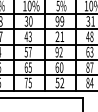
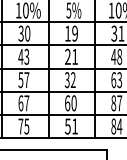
text: (57, 21) -> (67, 33), 99 -> 19
text: (56, 52) -> (66, 80), 92 -> 32
text: (29, 67) -> (25, 103), 65 -> 67
text: (62, 82) -> (75, 125), 52 -> 51

